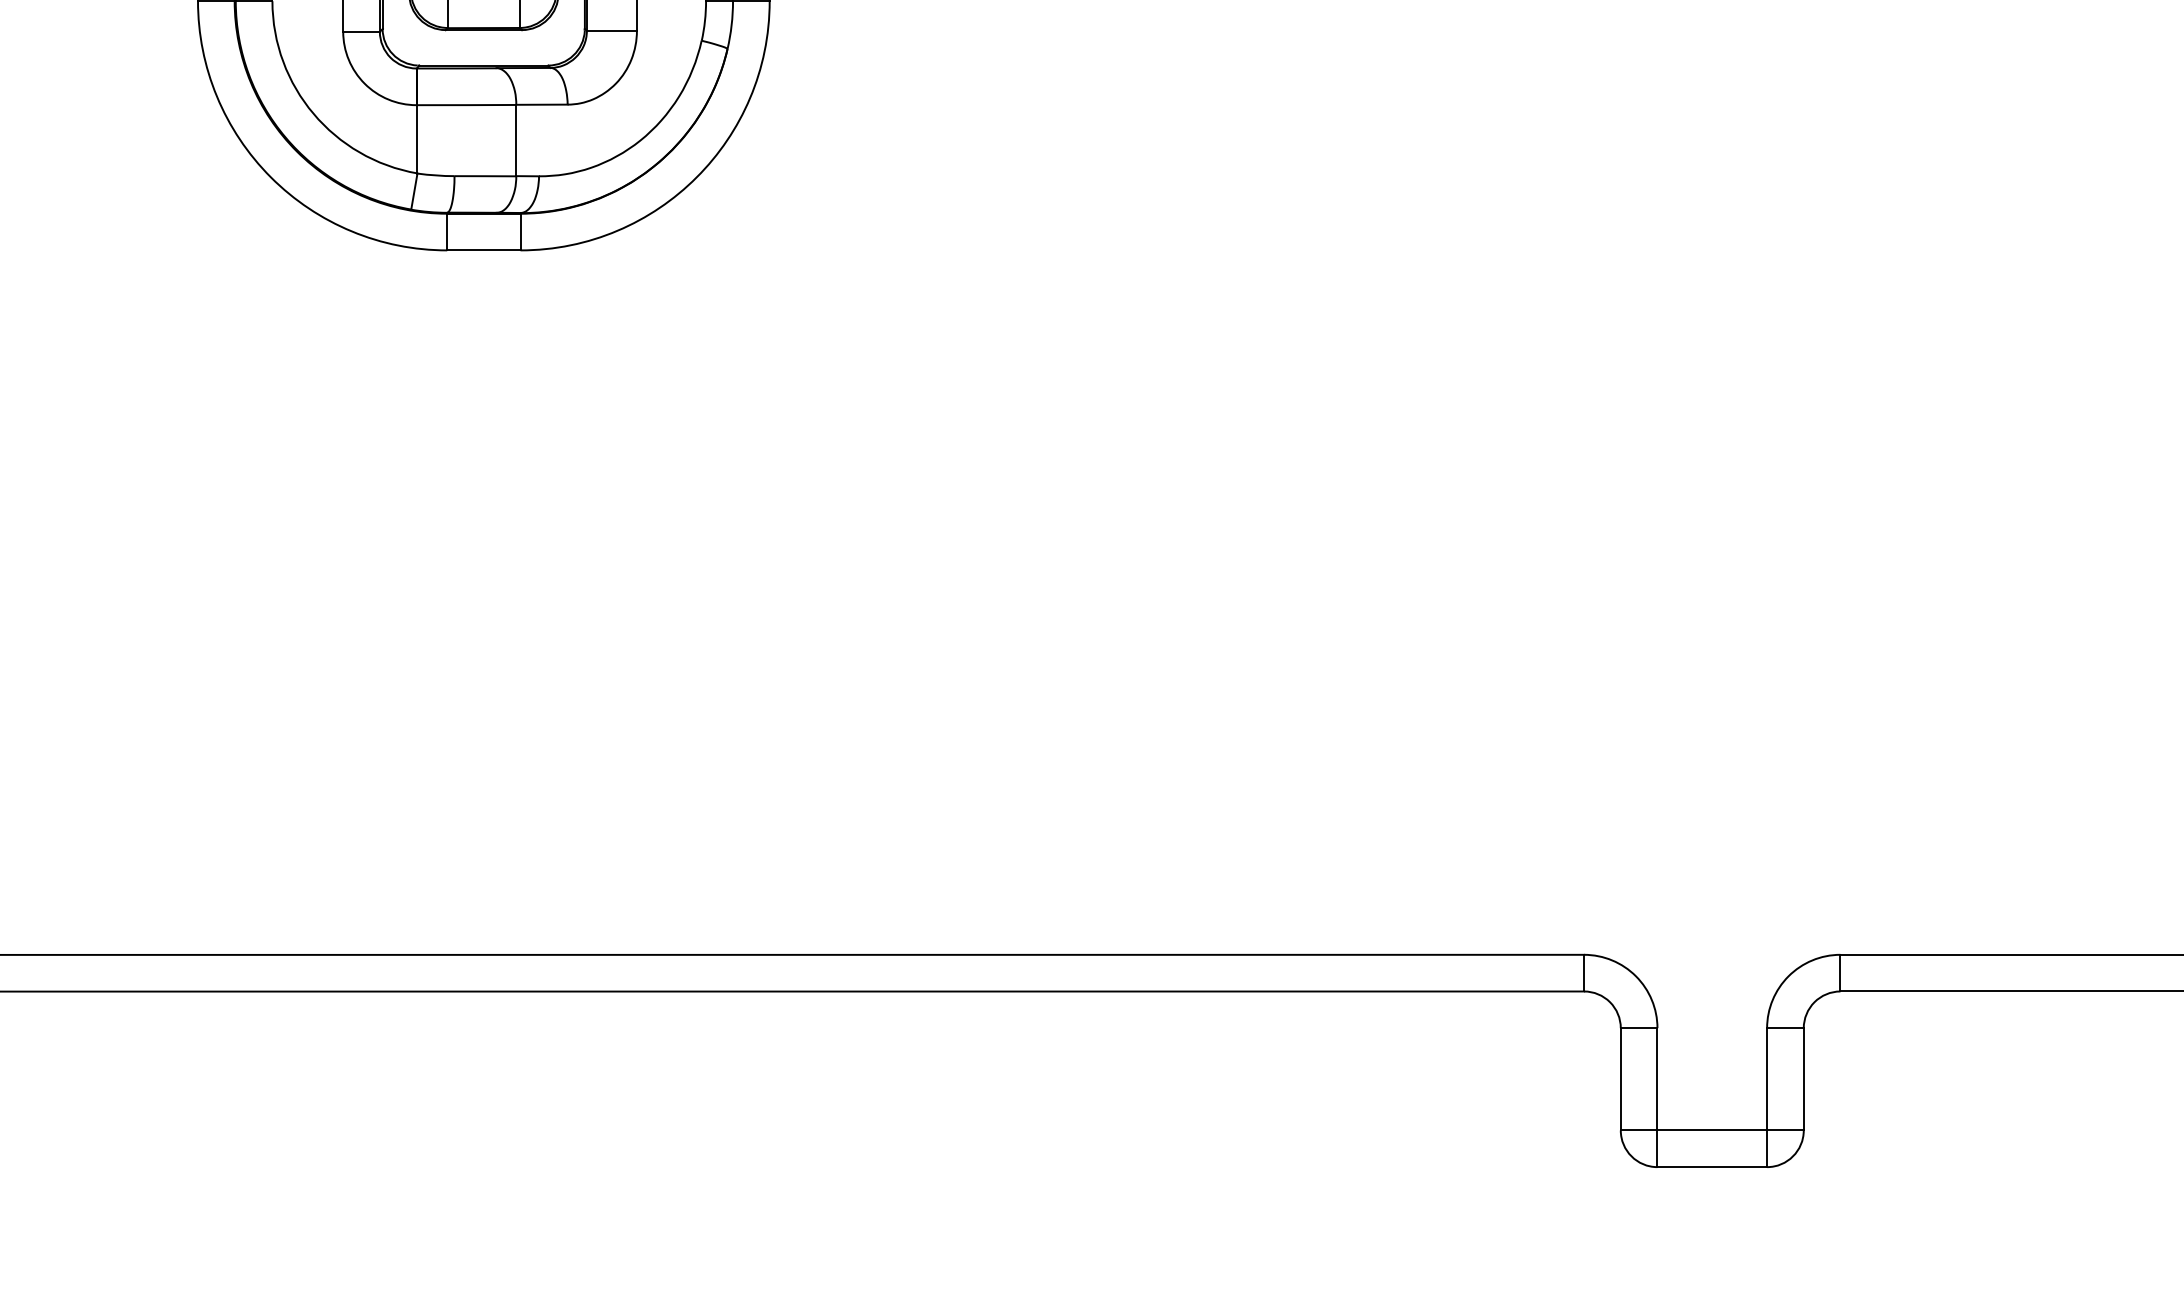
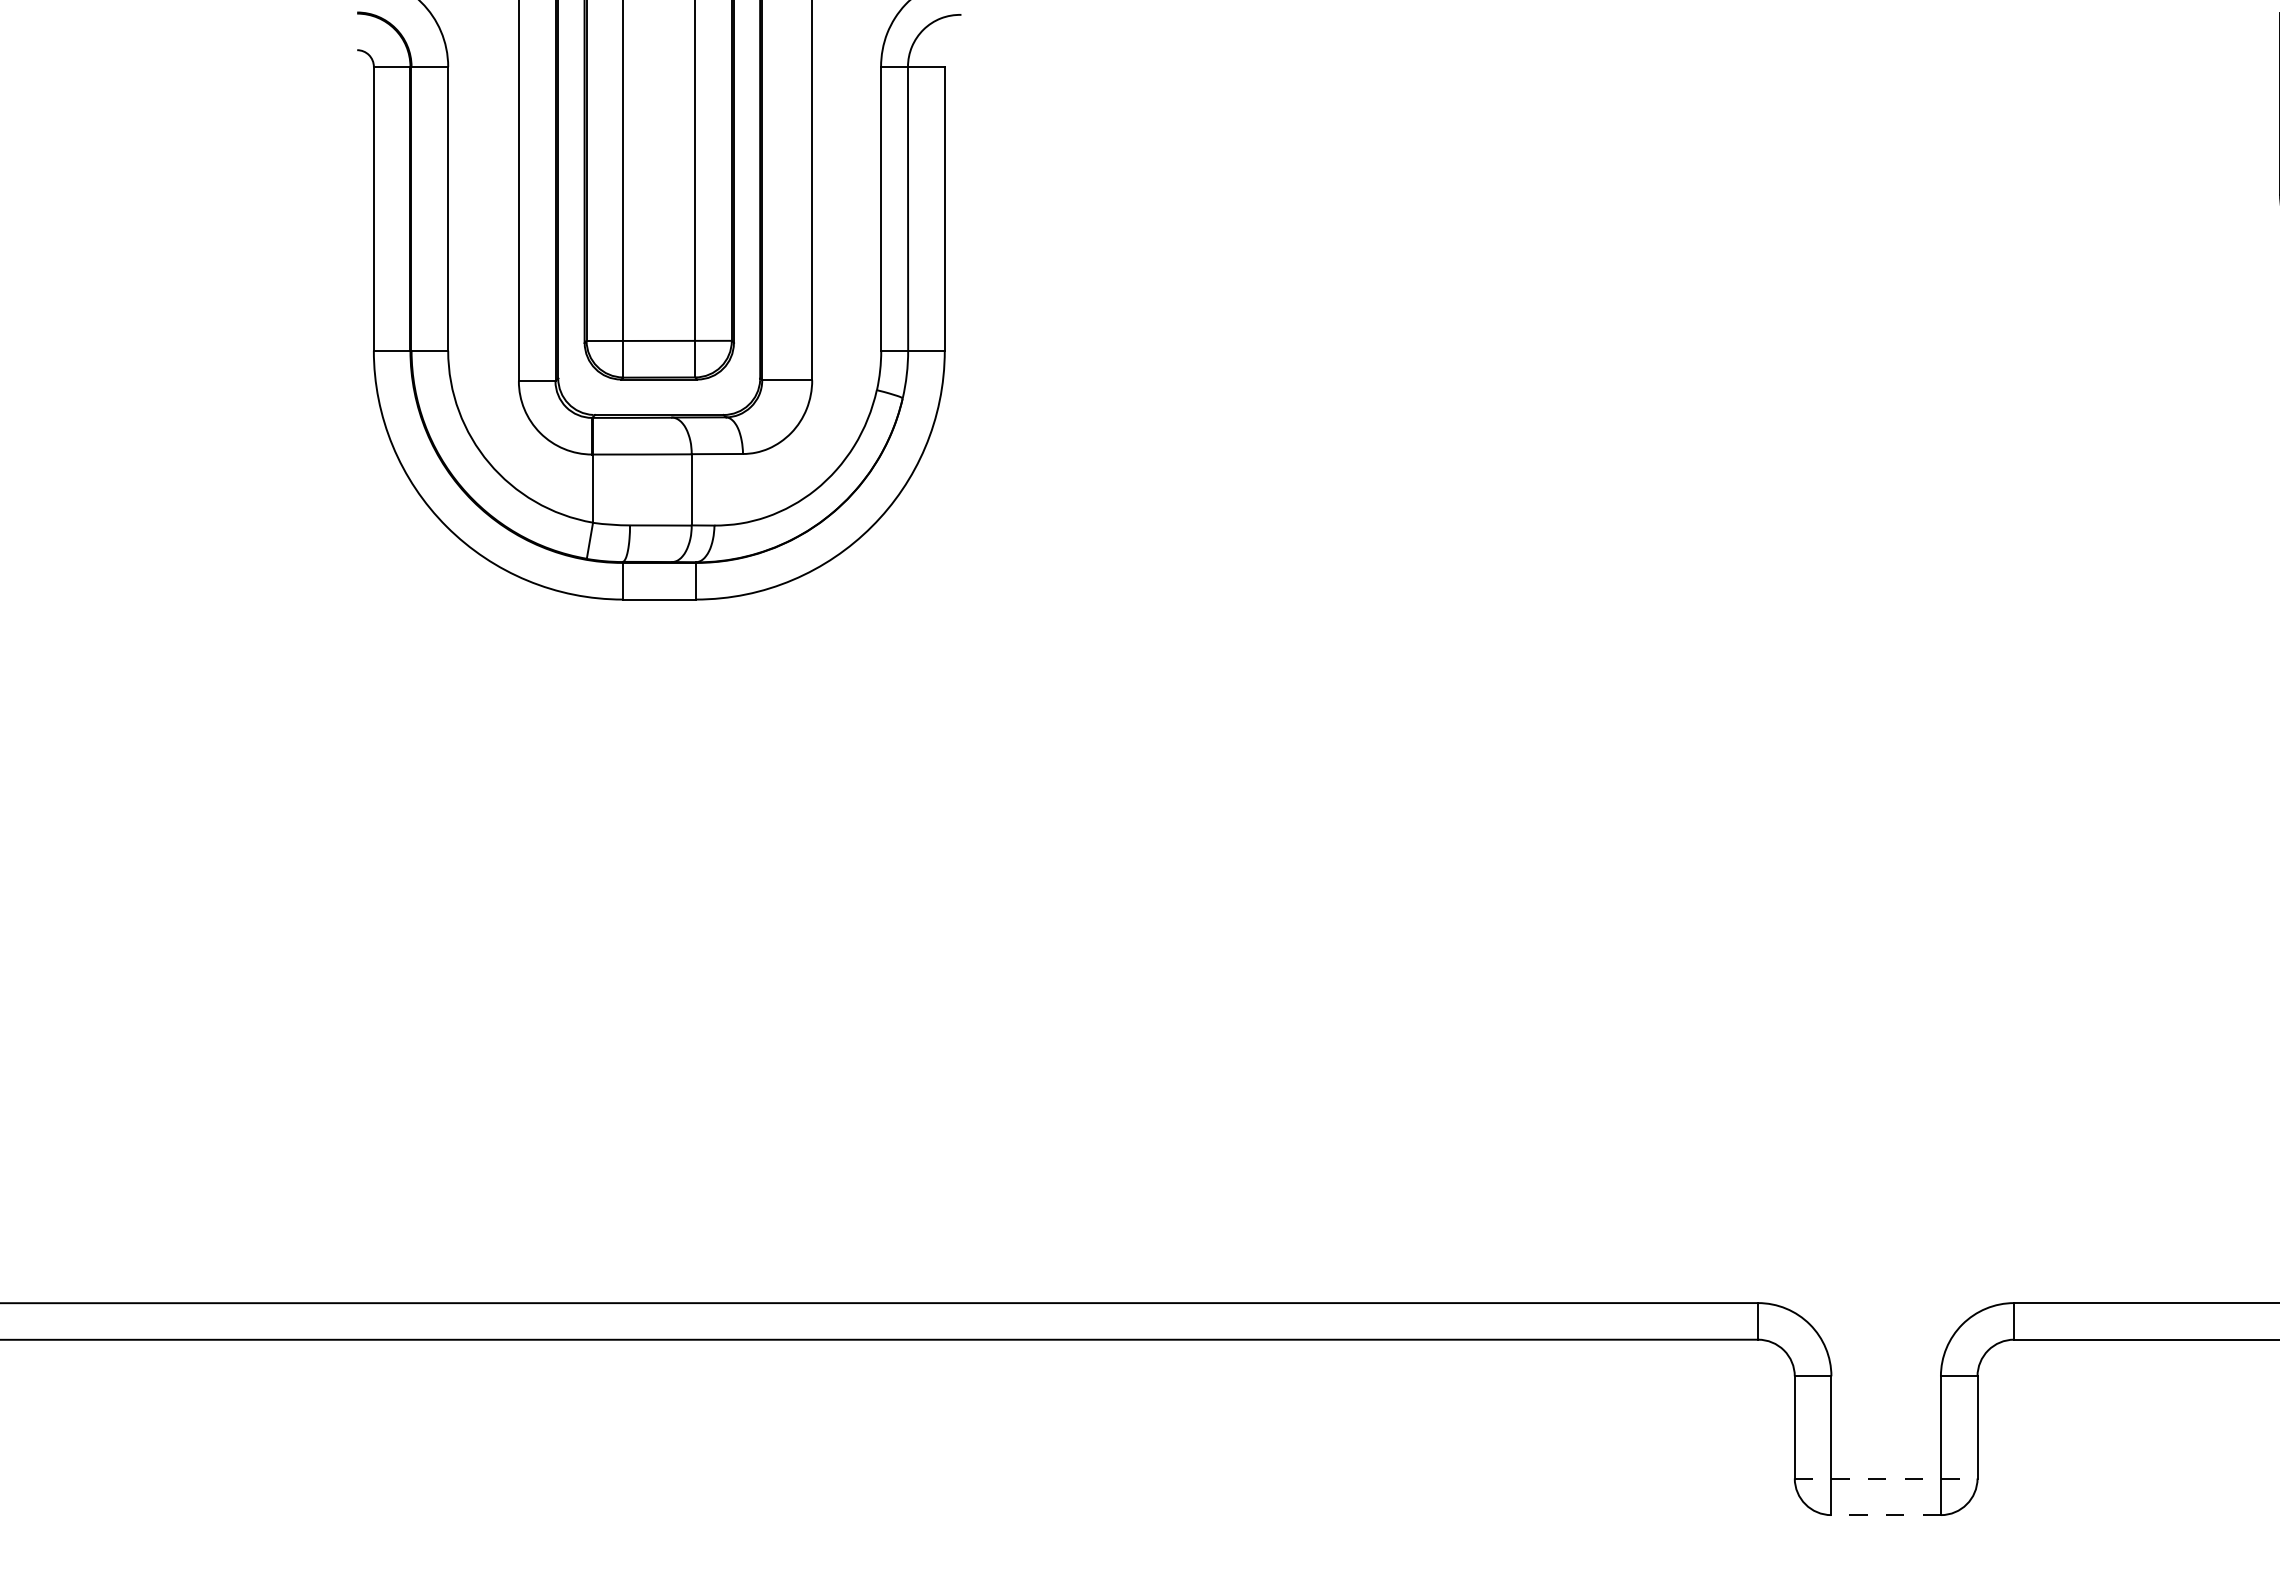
line: (1712, 1130) -> (1886, 1478), solid -> dashed
line: (1712, 1167) -> (1886, 1515), solid -> dashed

